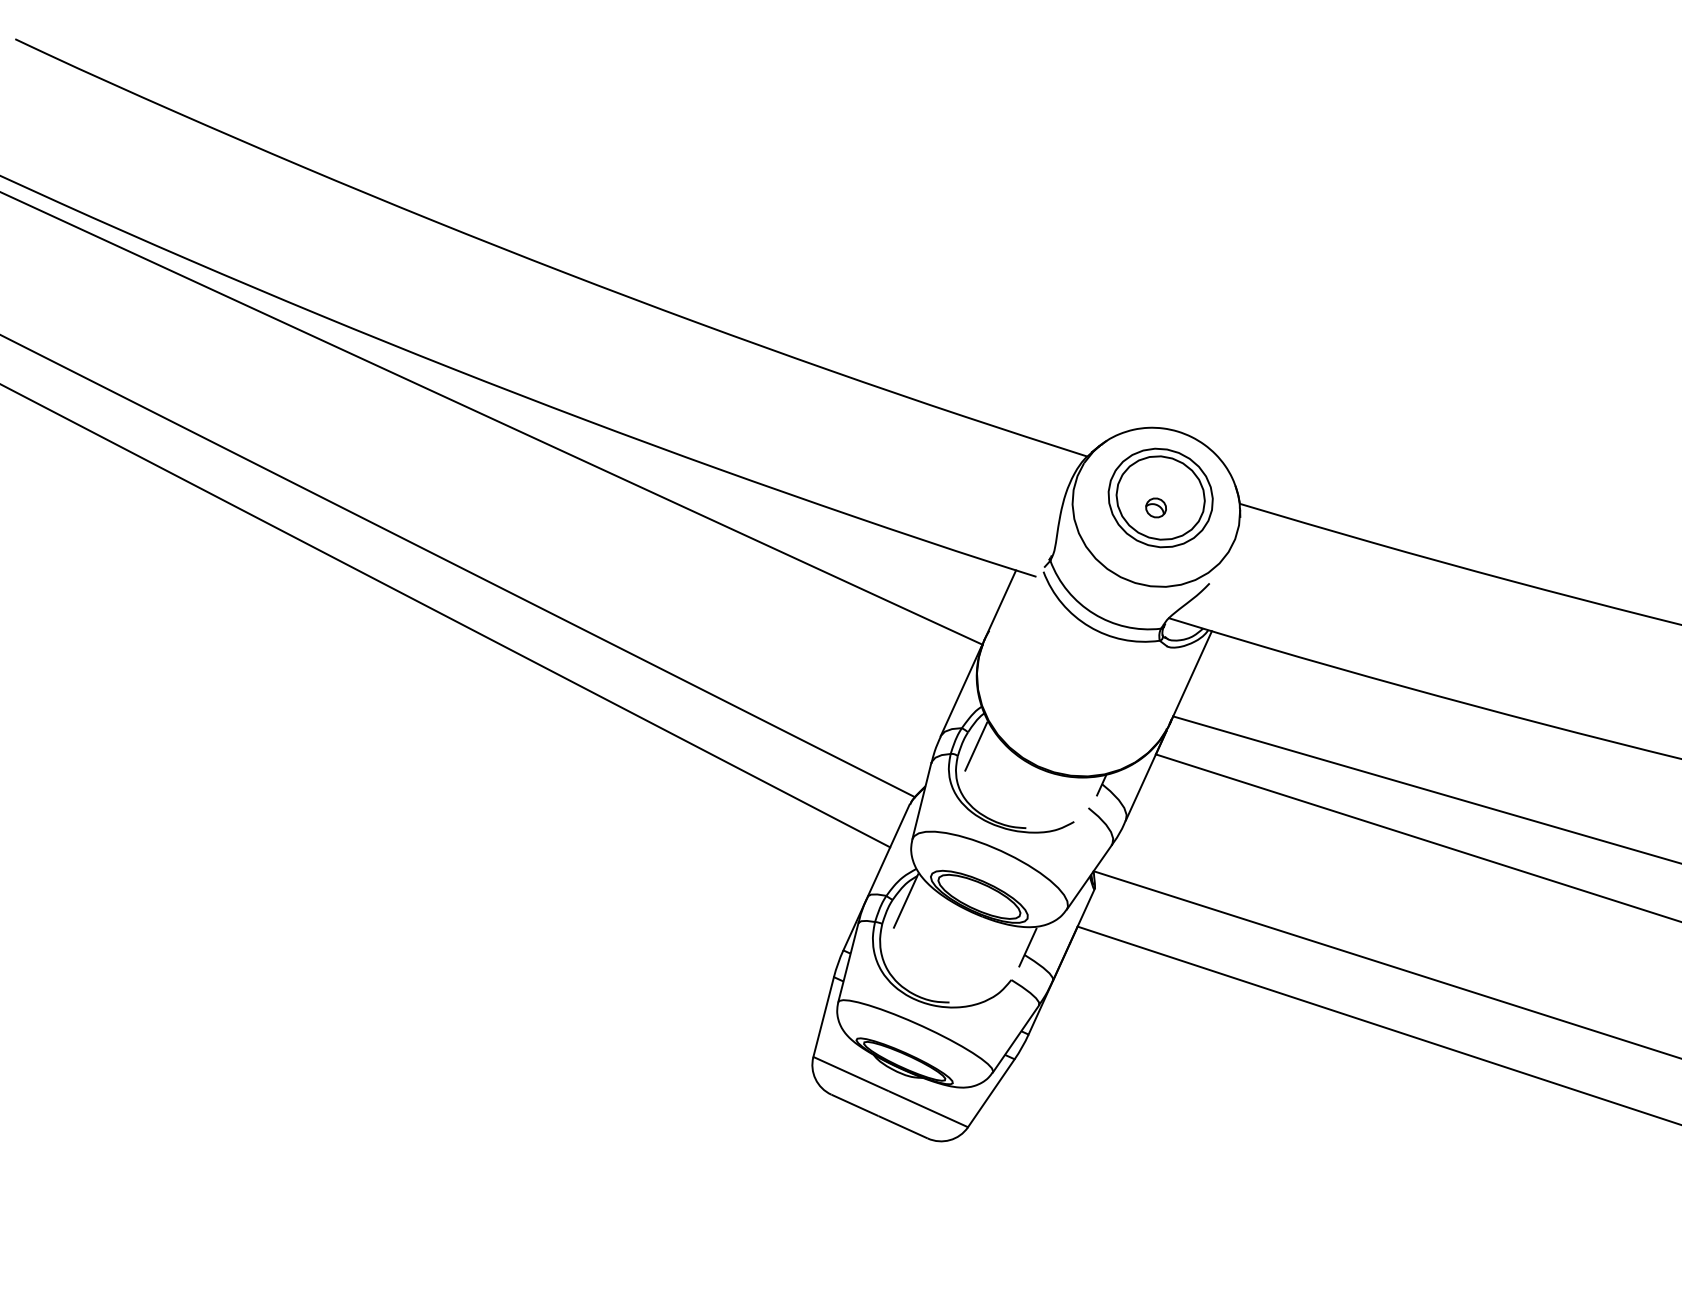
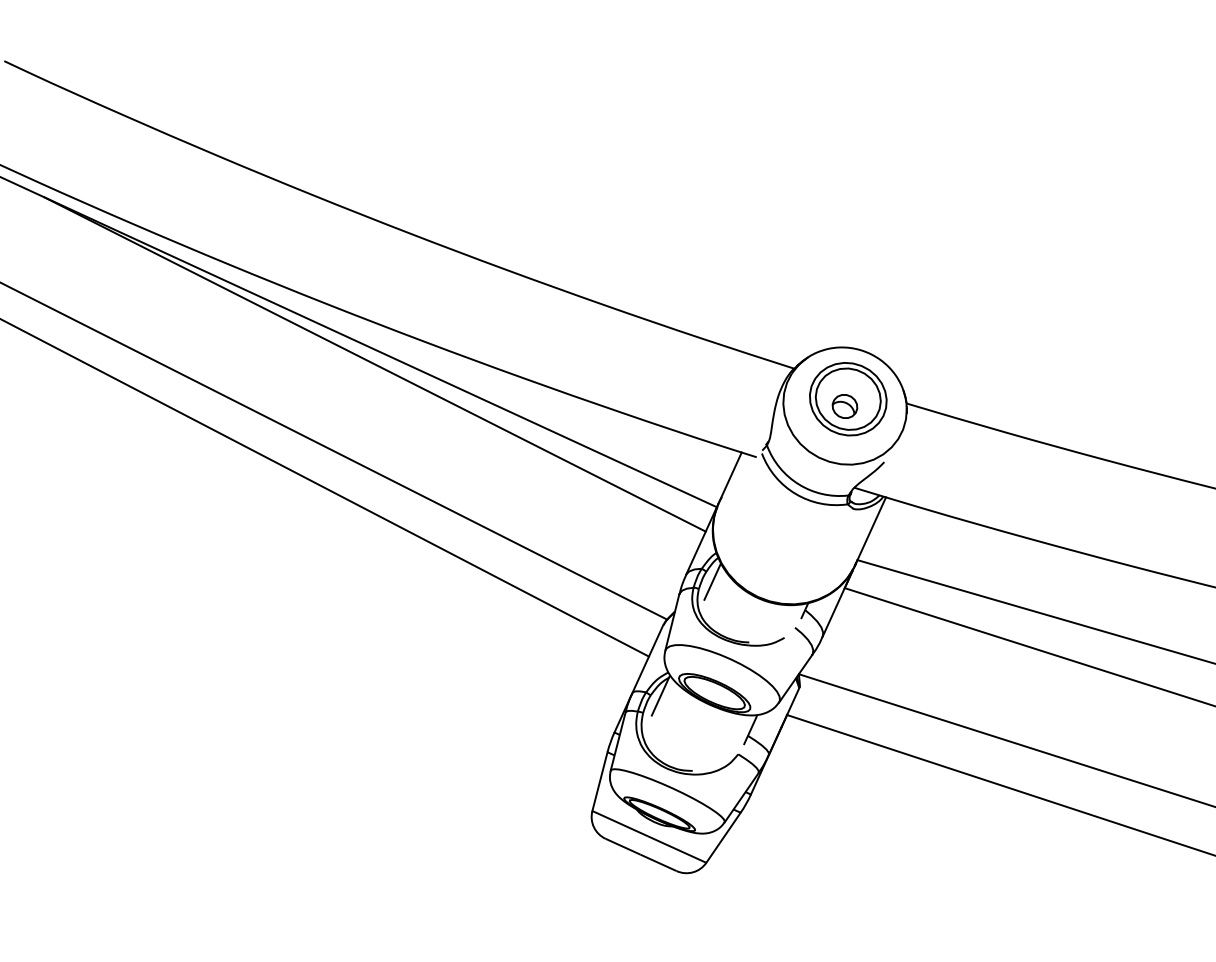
line: (518, 450) -> (375, 364), added
part: (1155, 507) -> (844, 406), size x1.67

